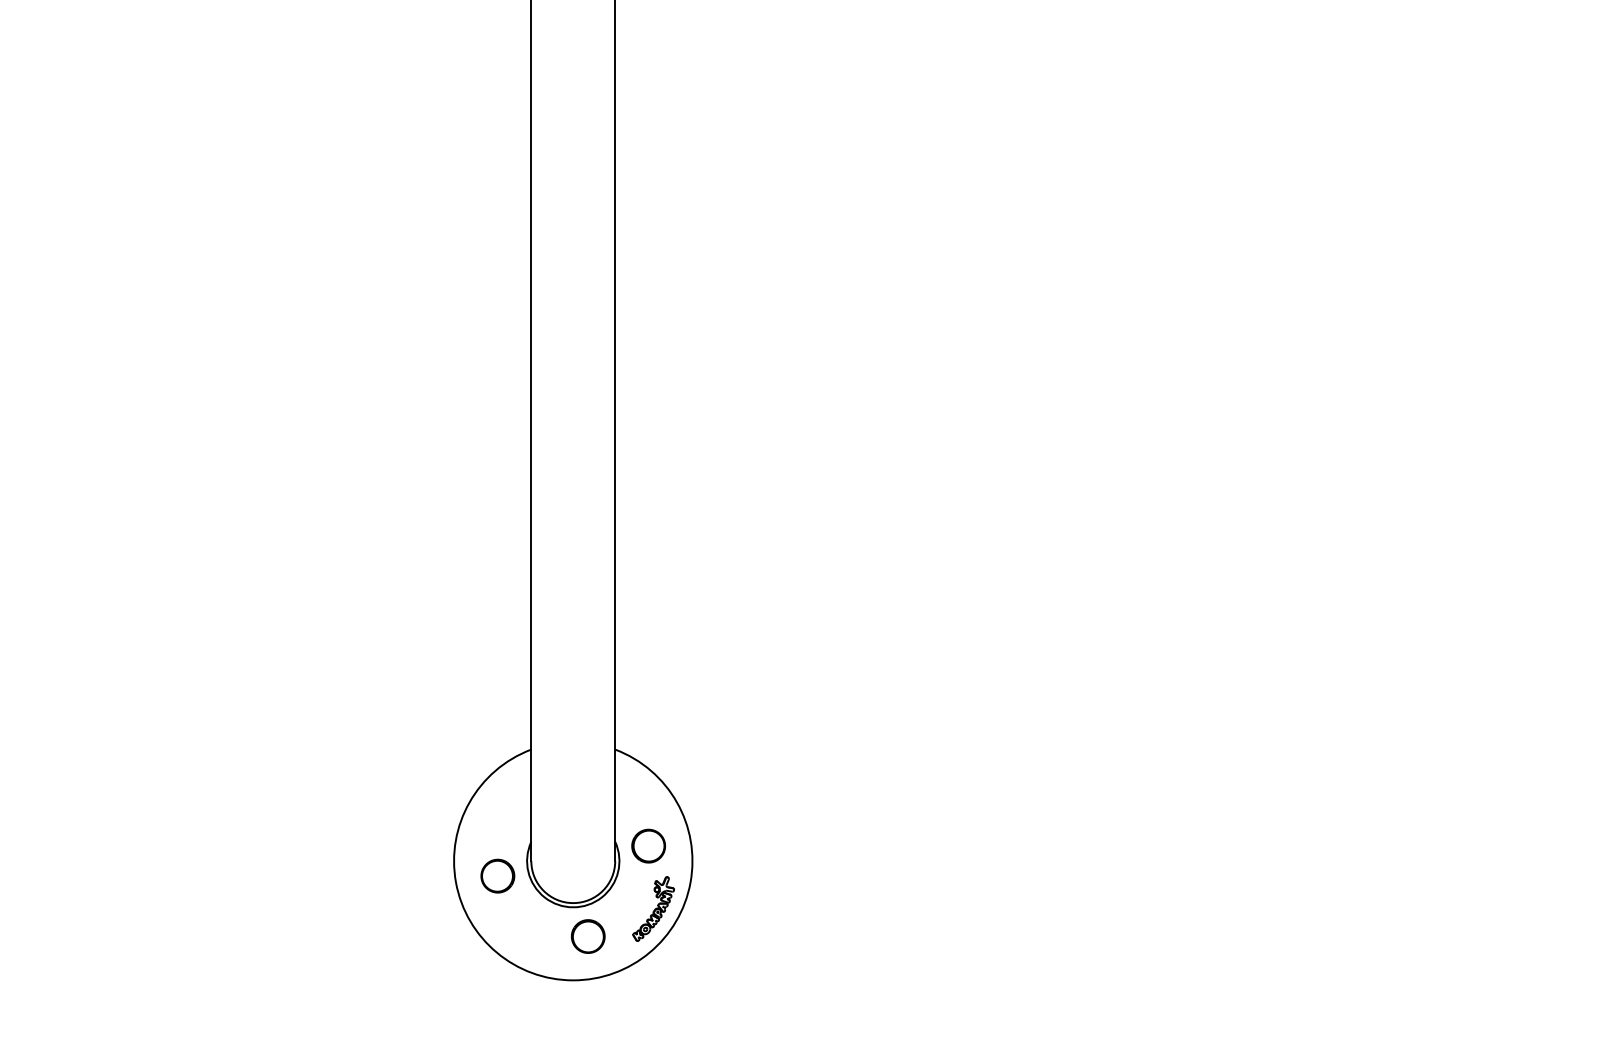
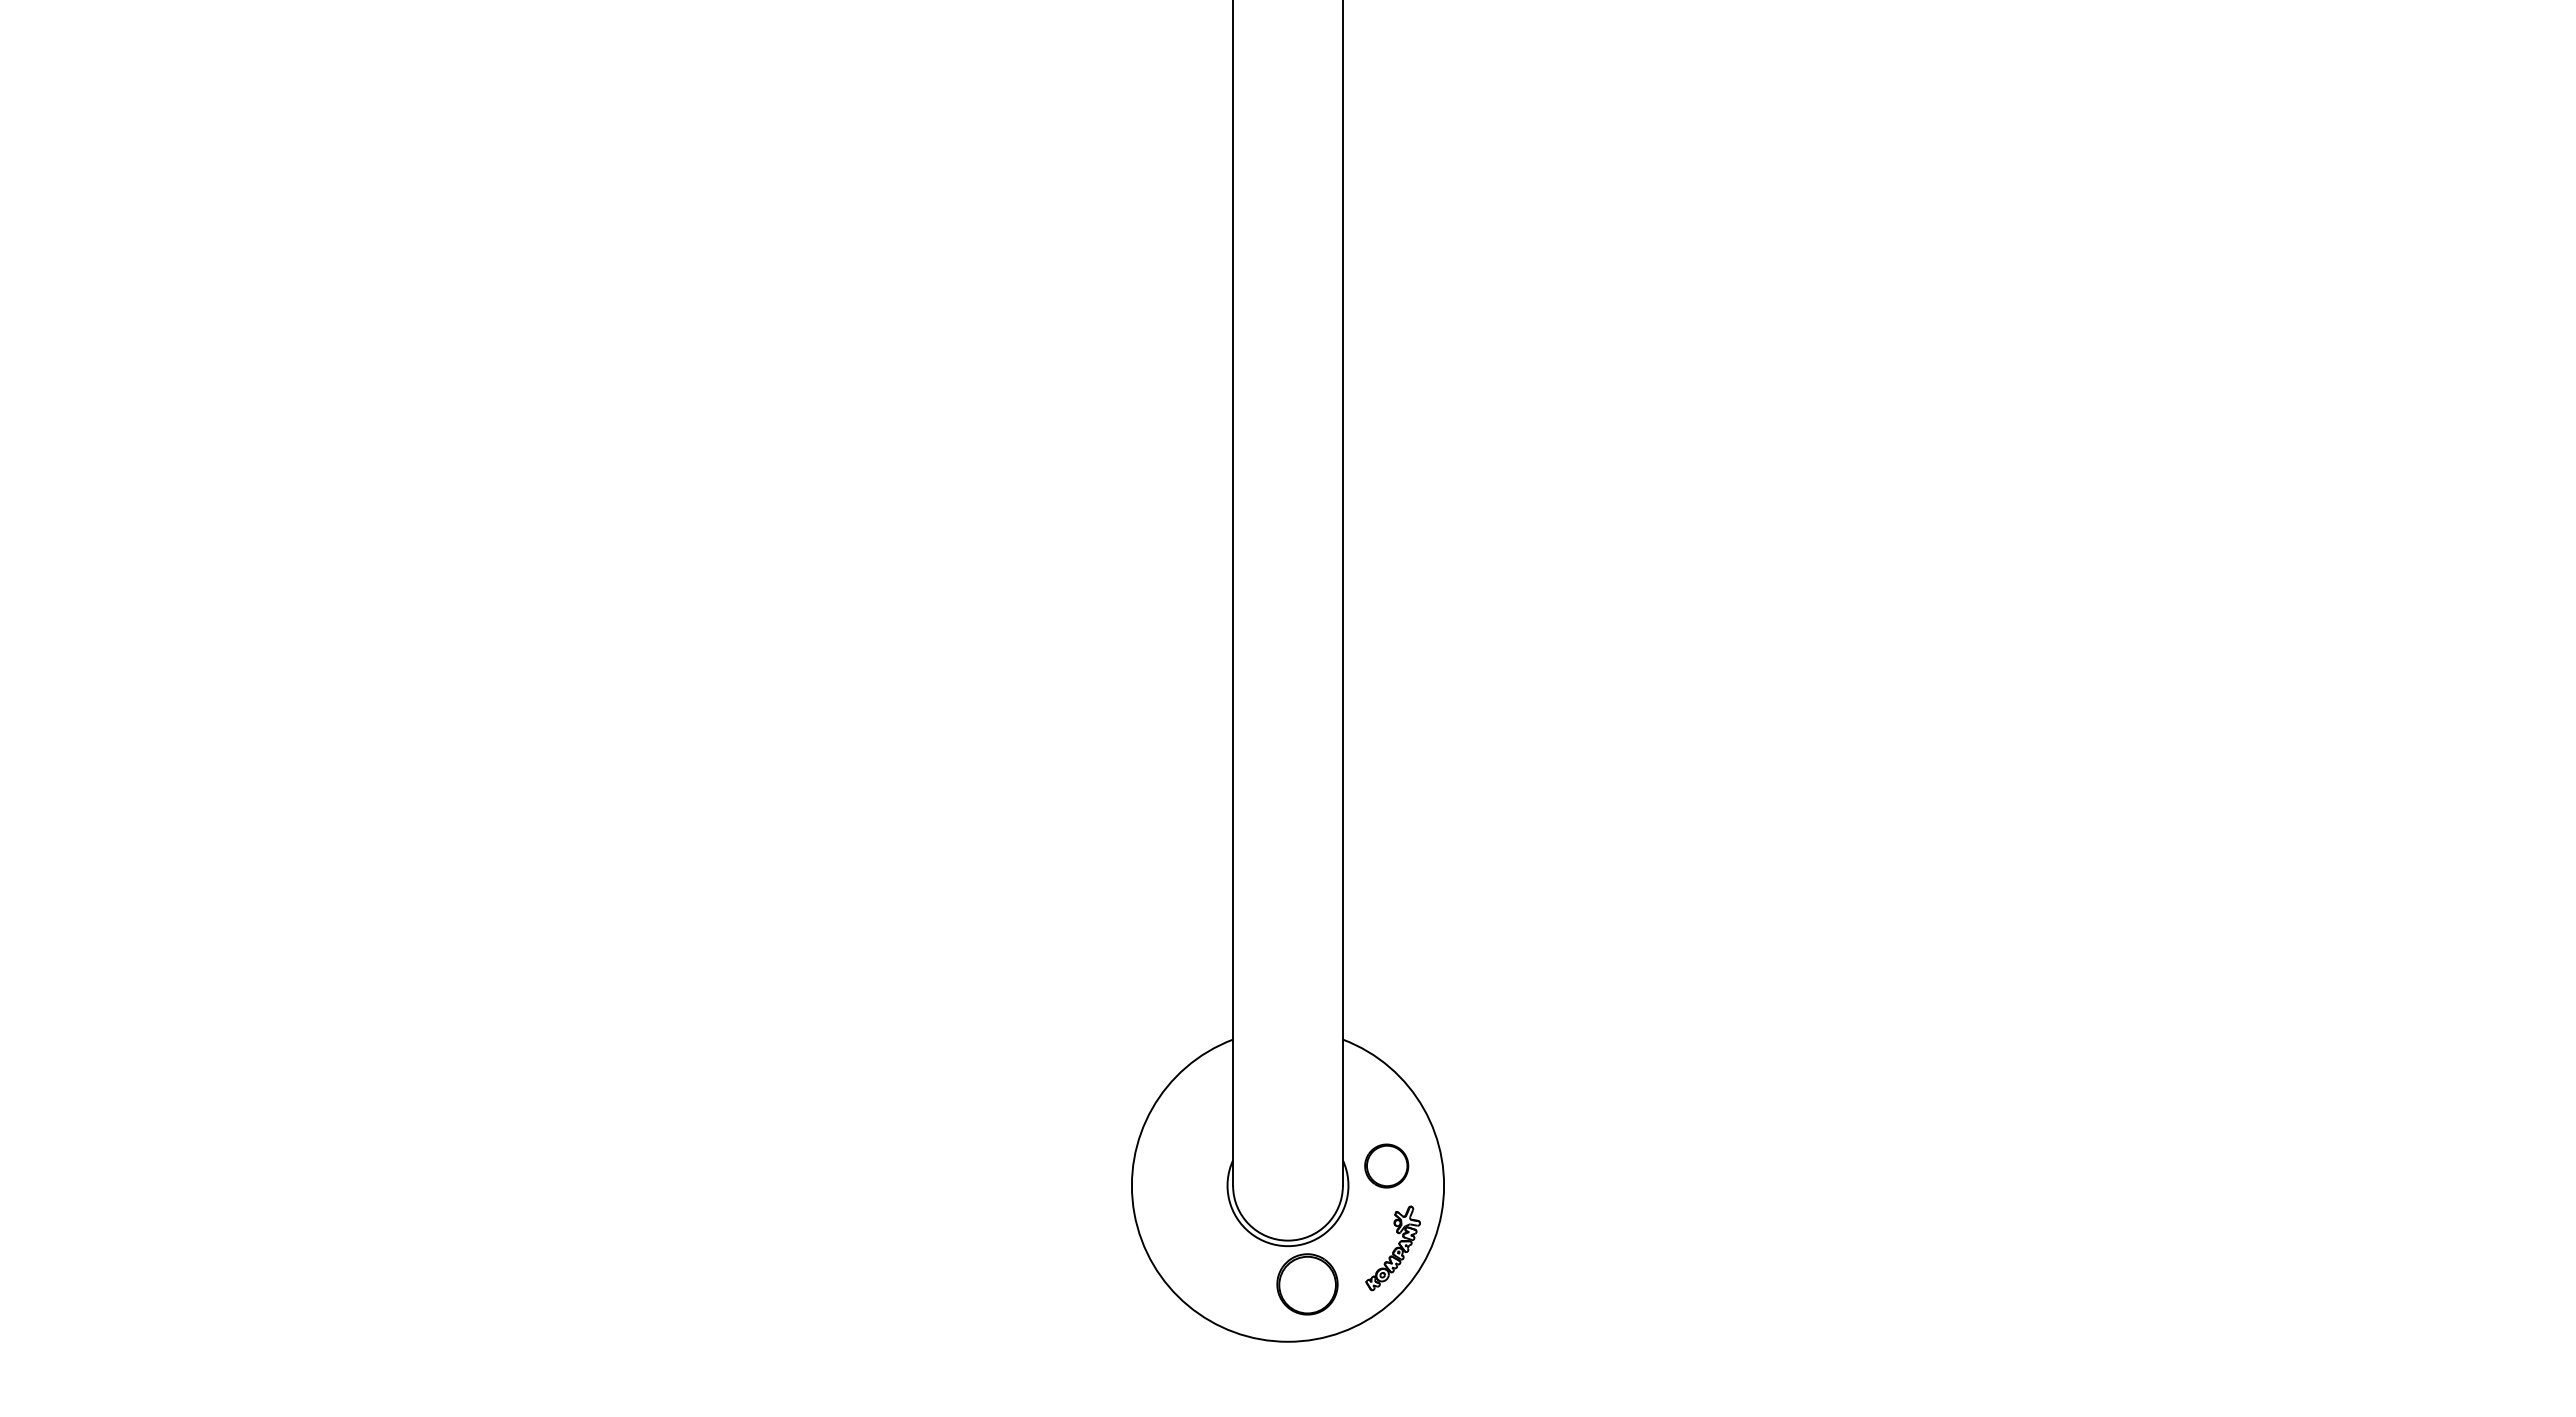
part: (497, 875) -> (1188, 1204), removed
part: (588, 936) -> (1307, 1284), size x1.4

